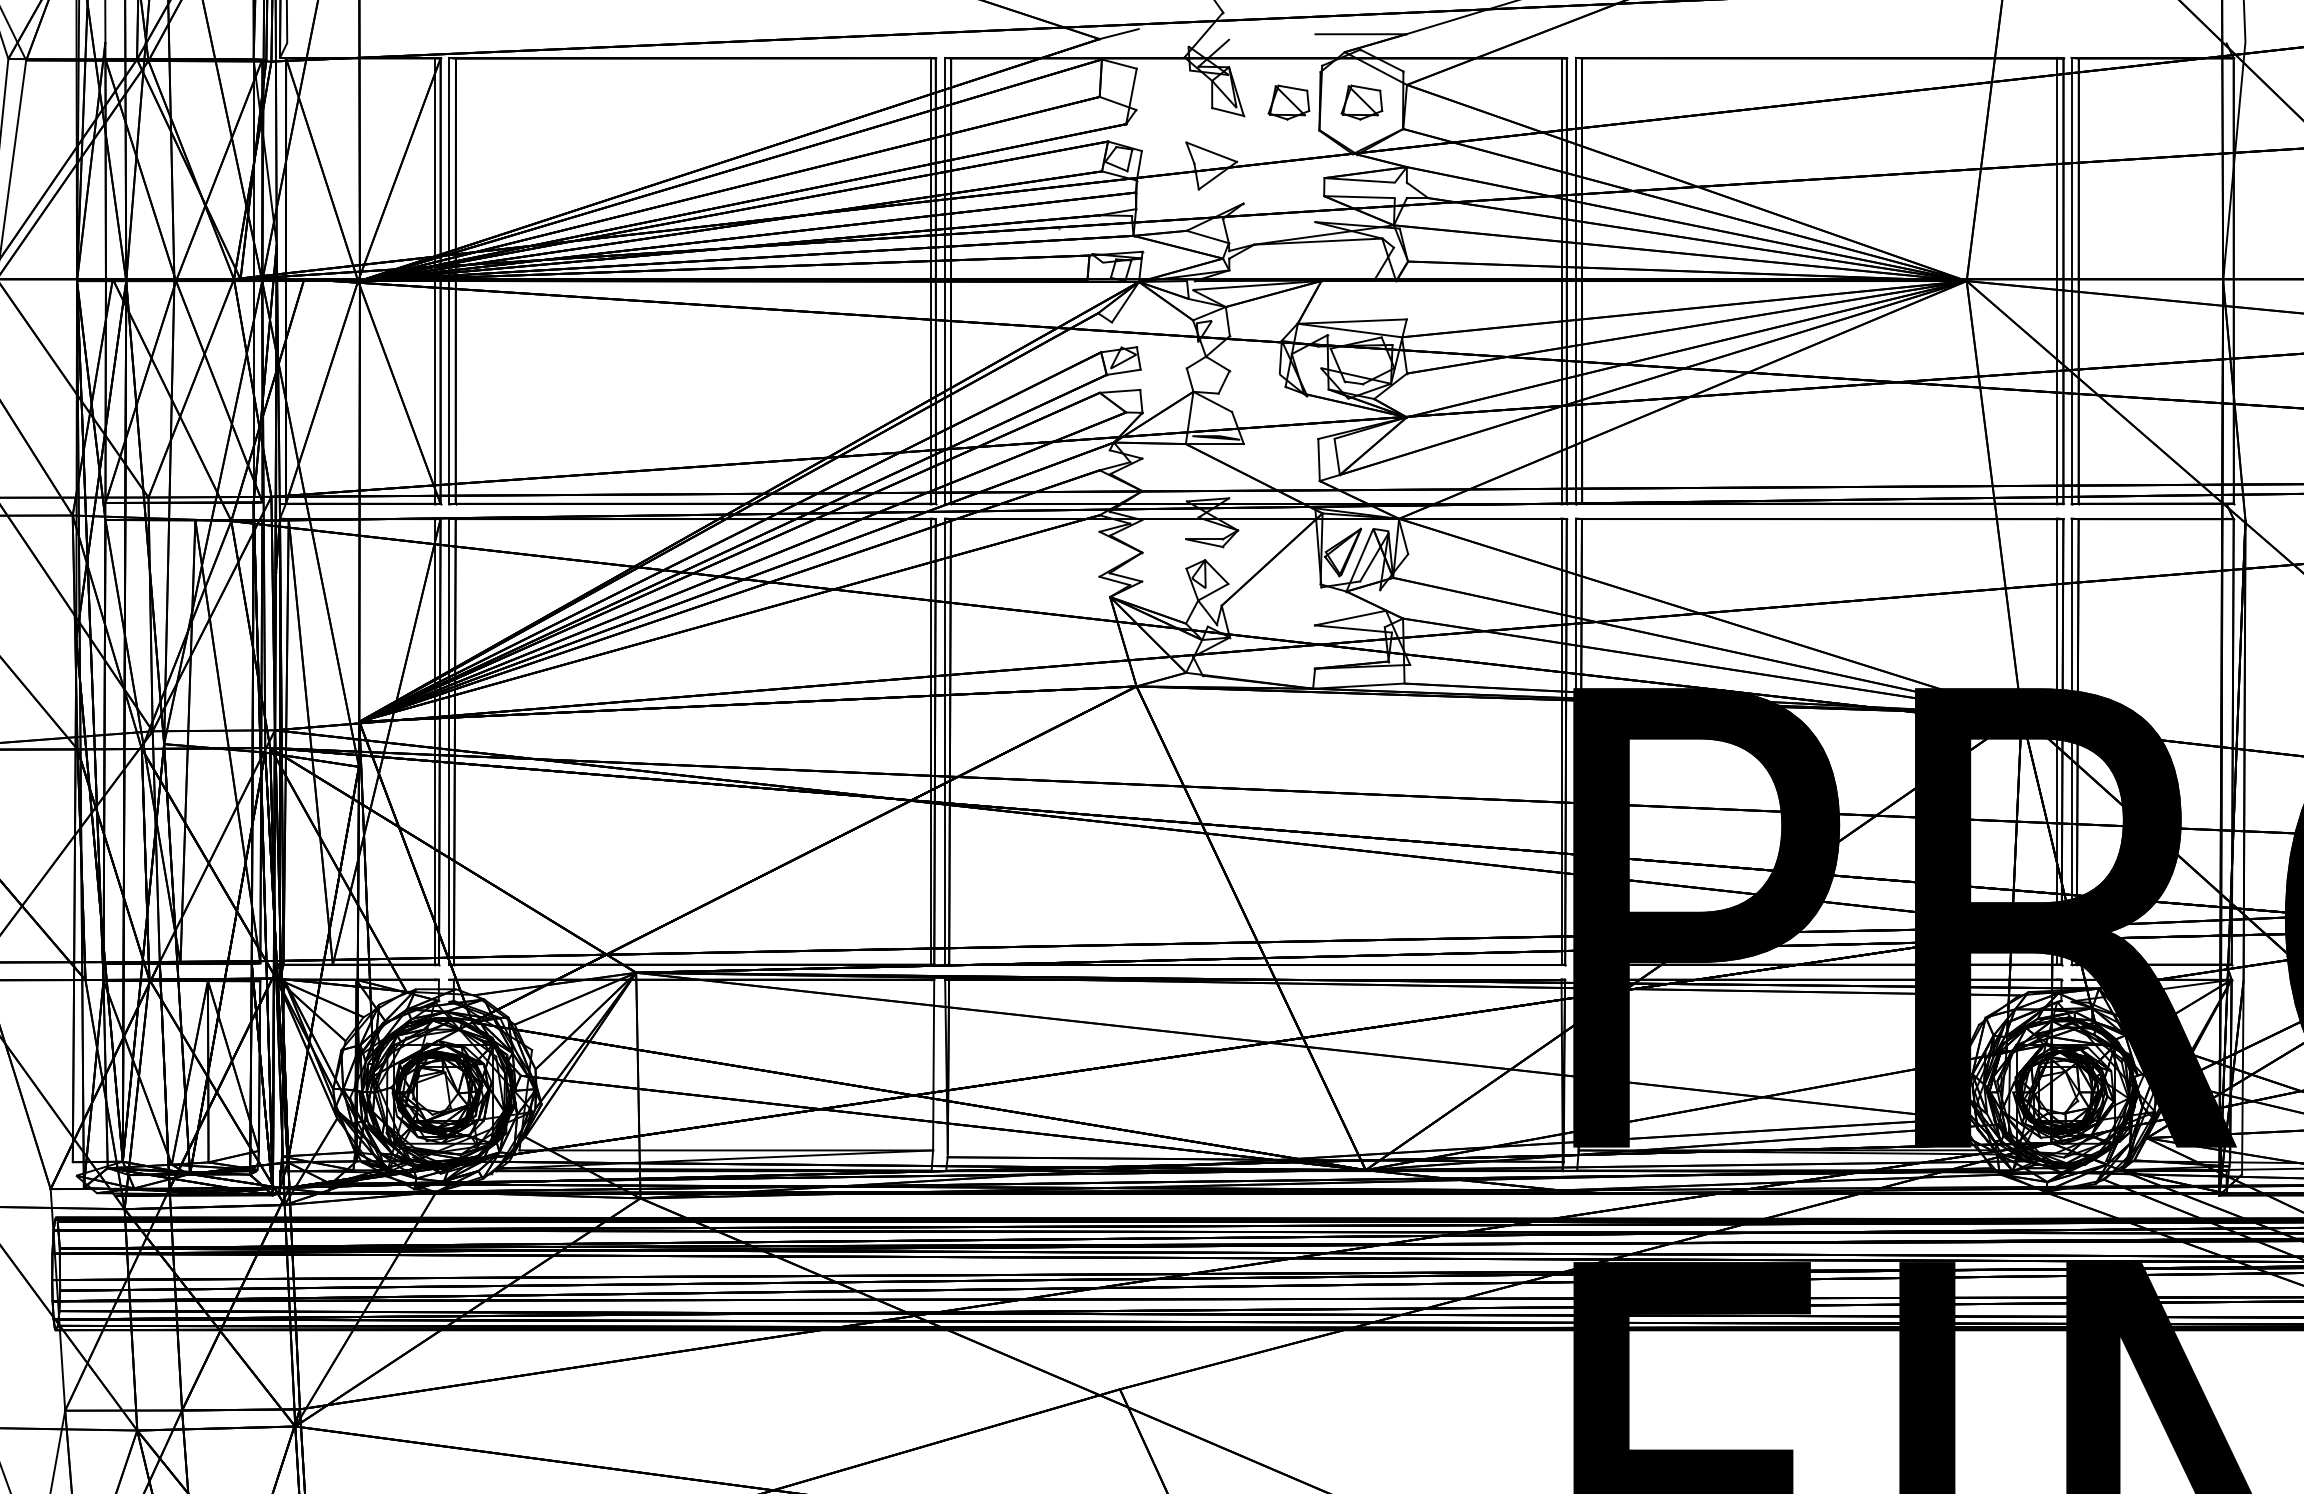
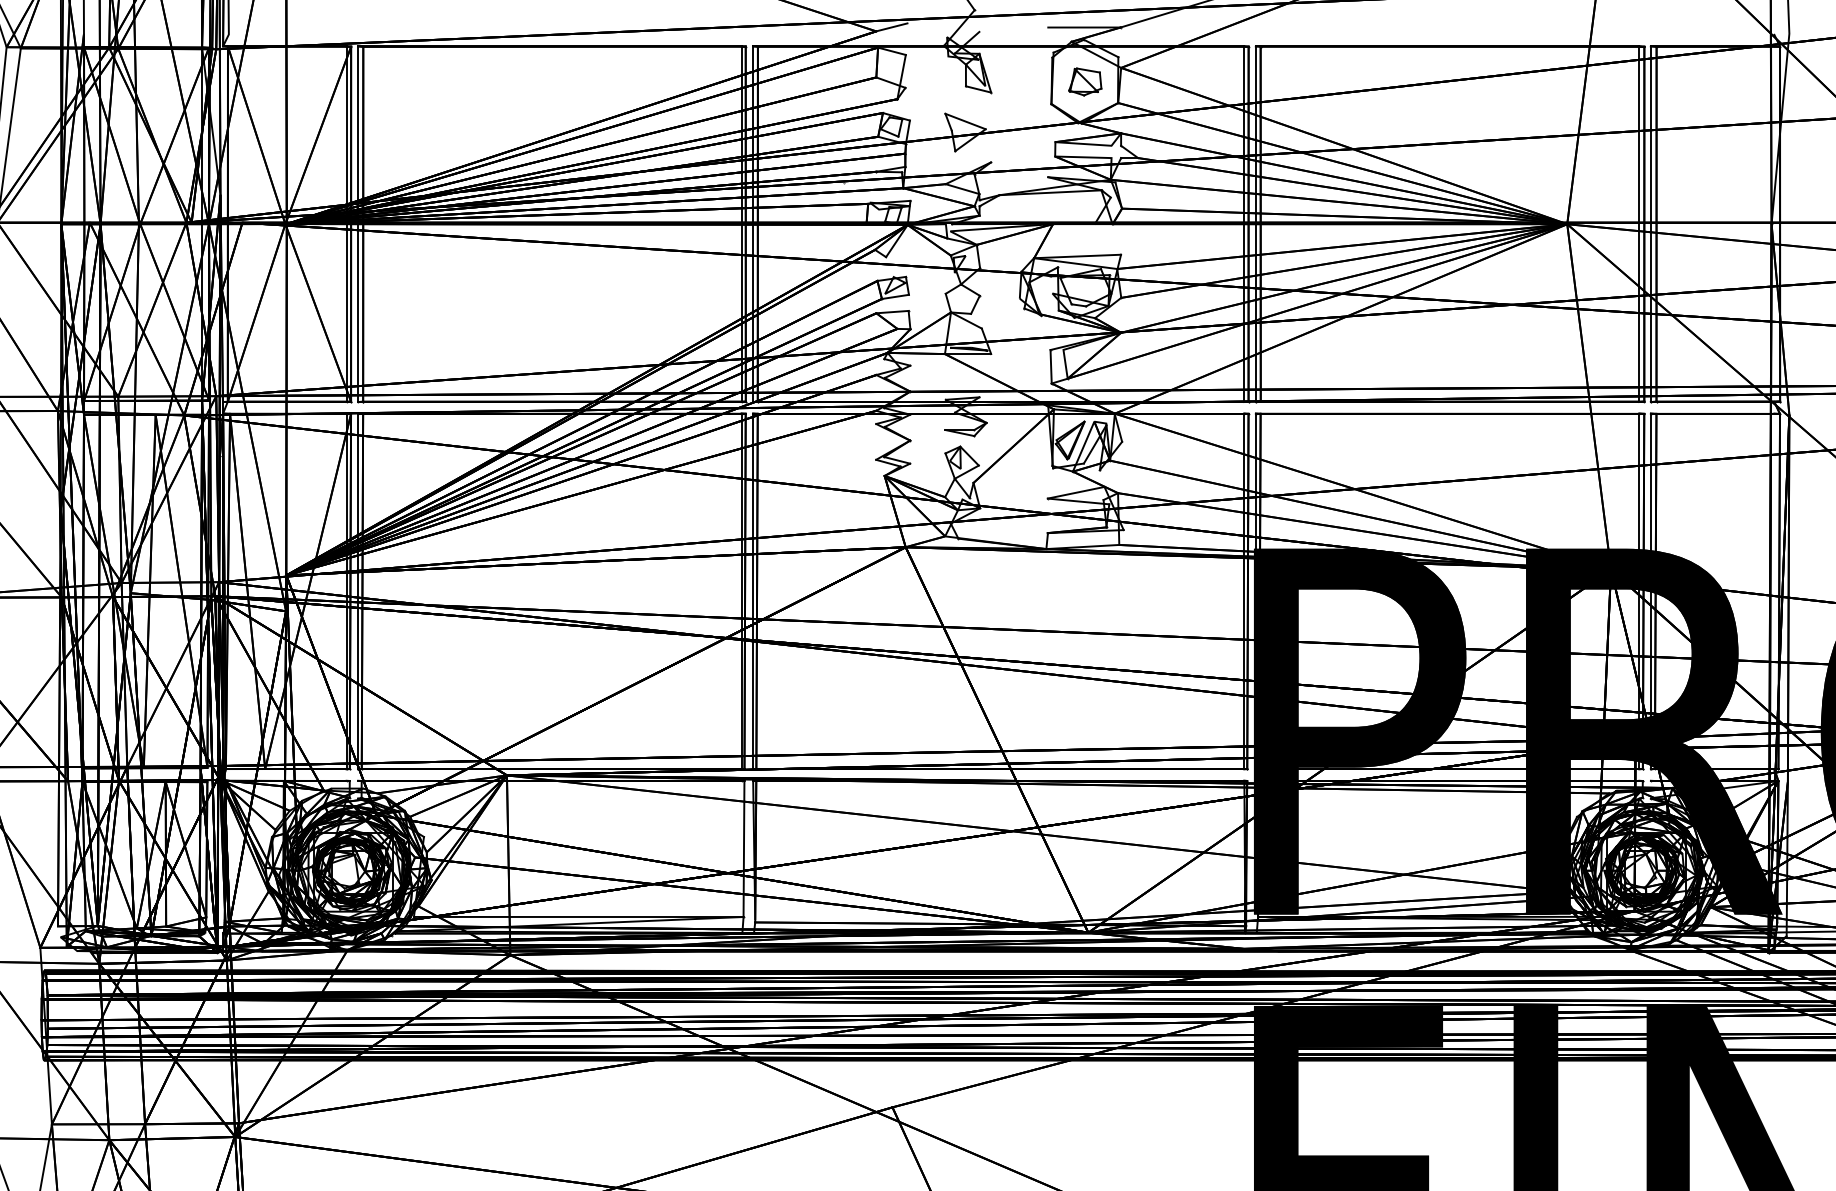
part: (1288, 102) -> (1026, 81), removed

